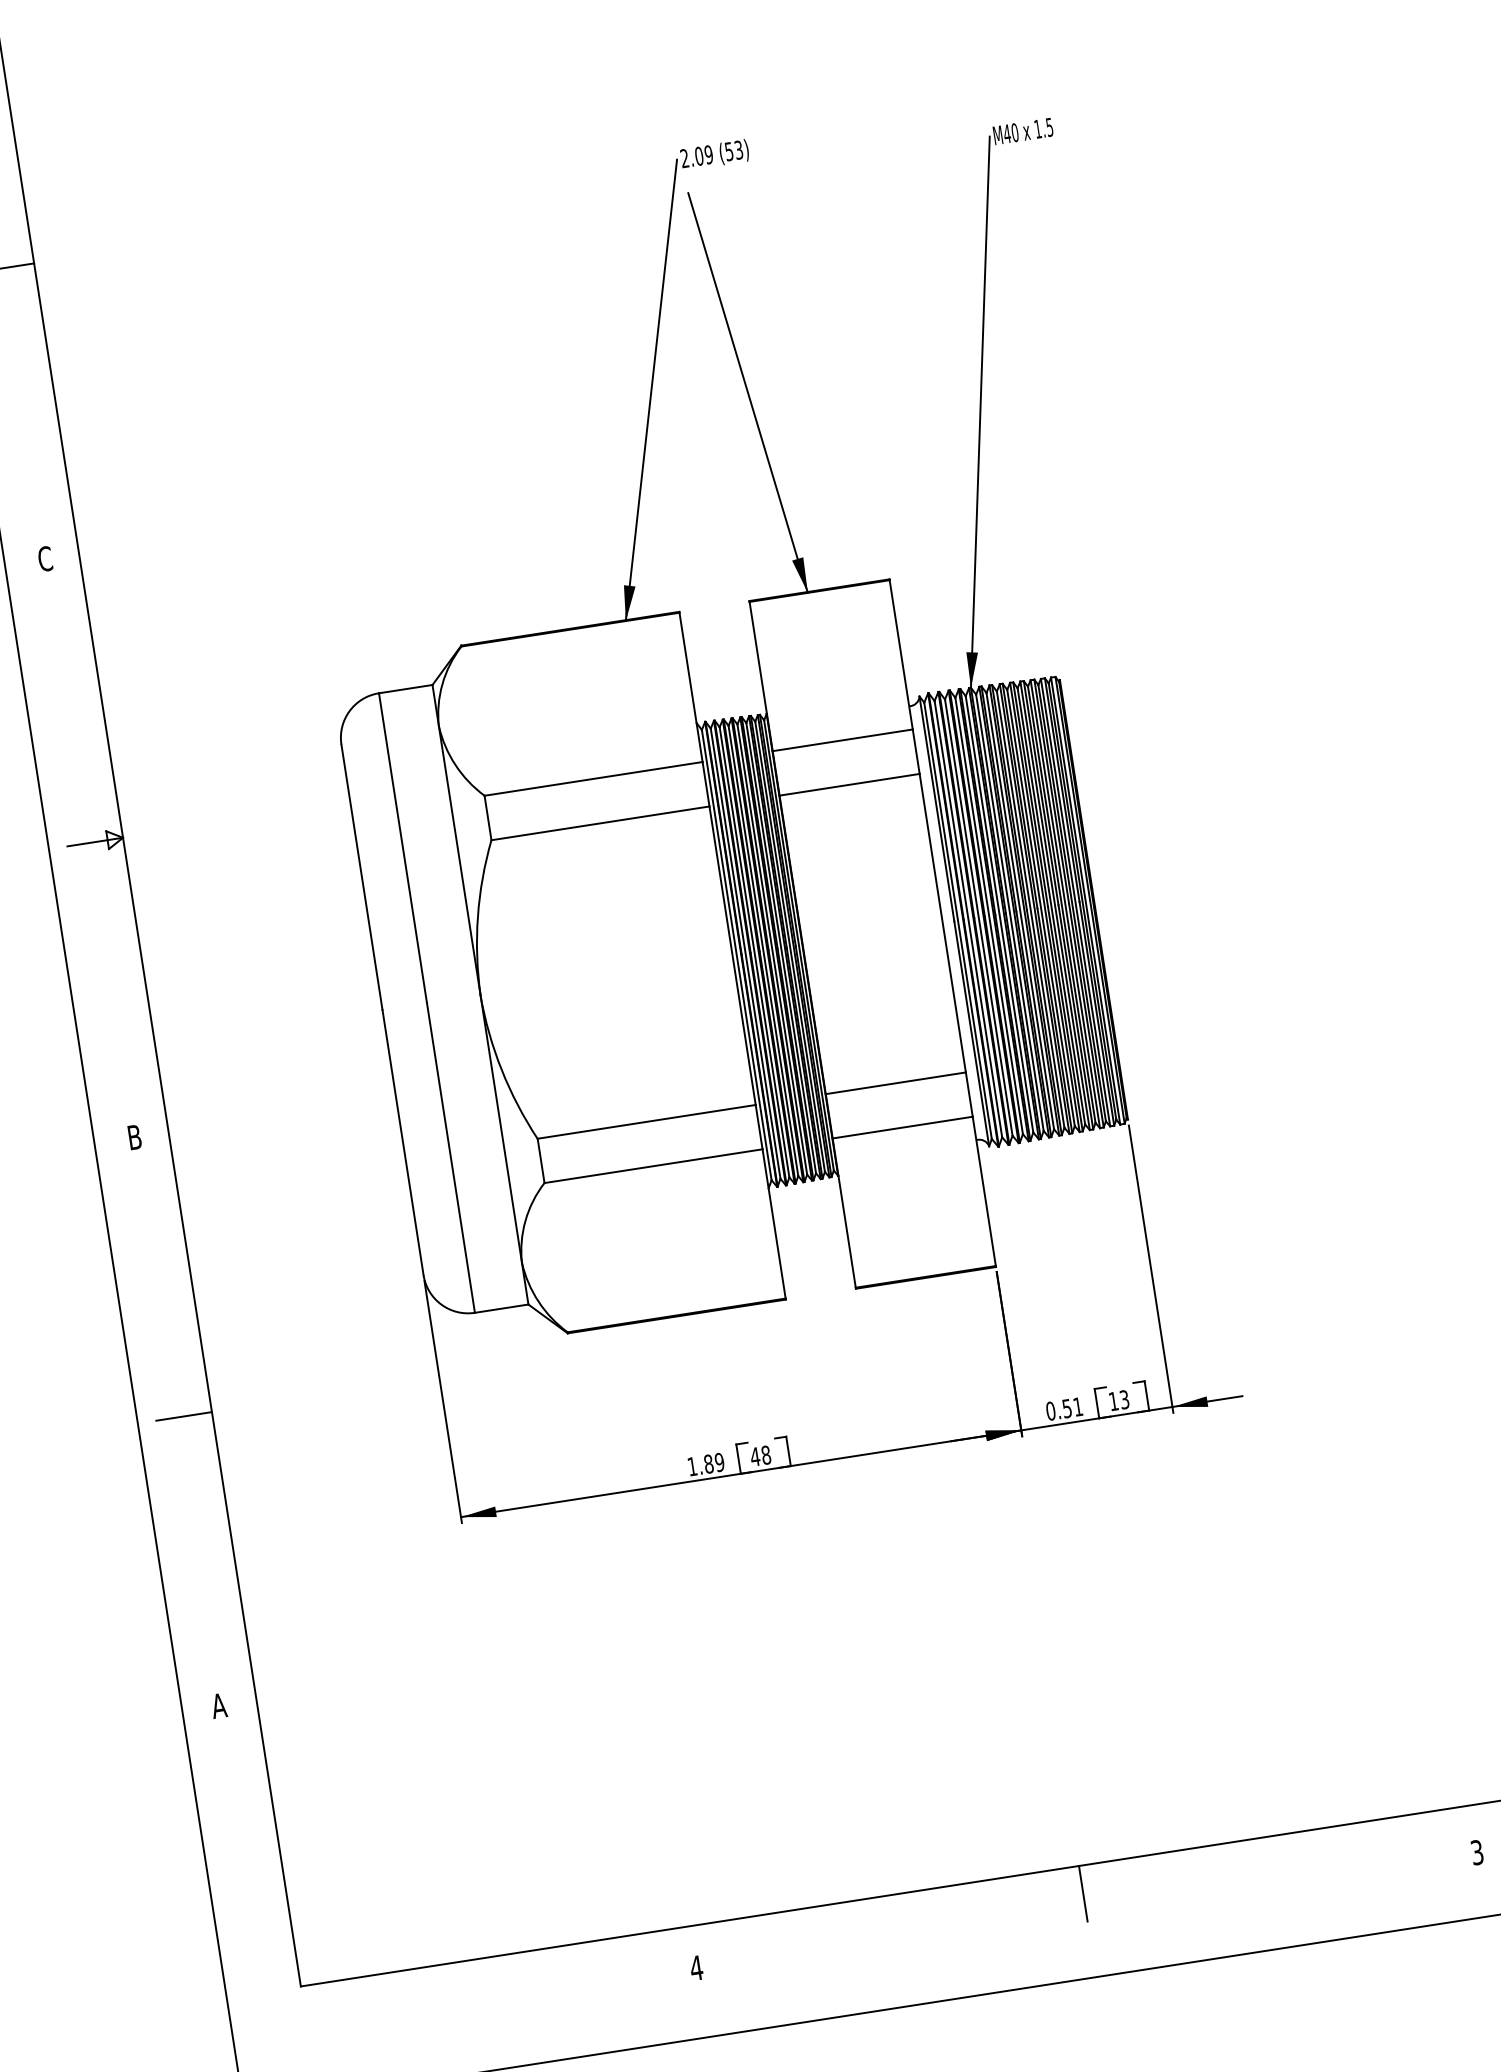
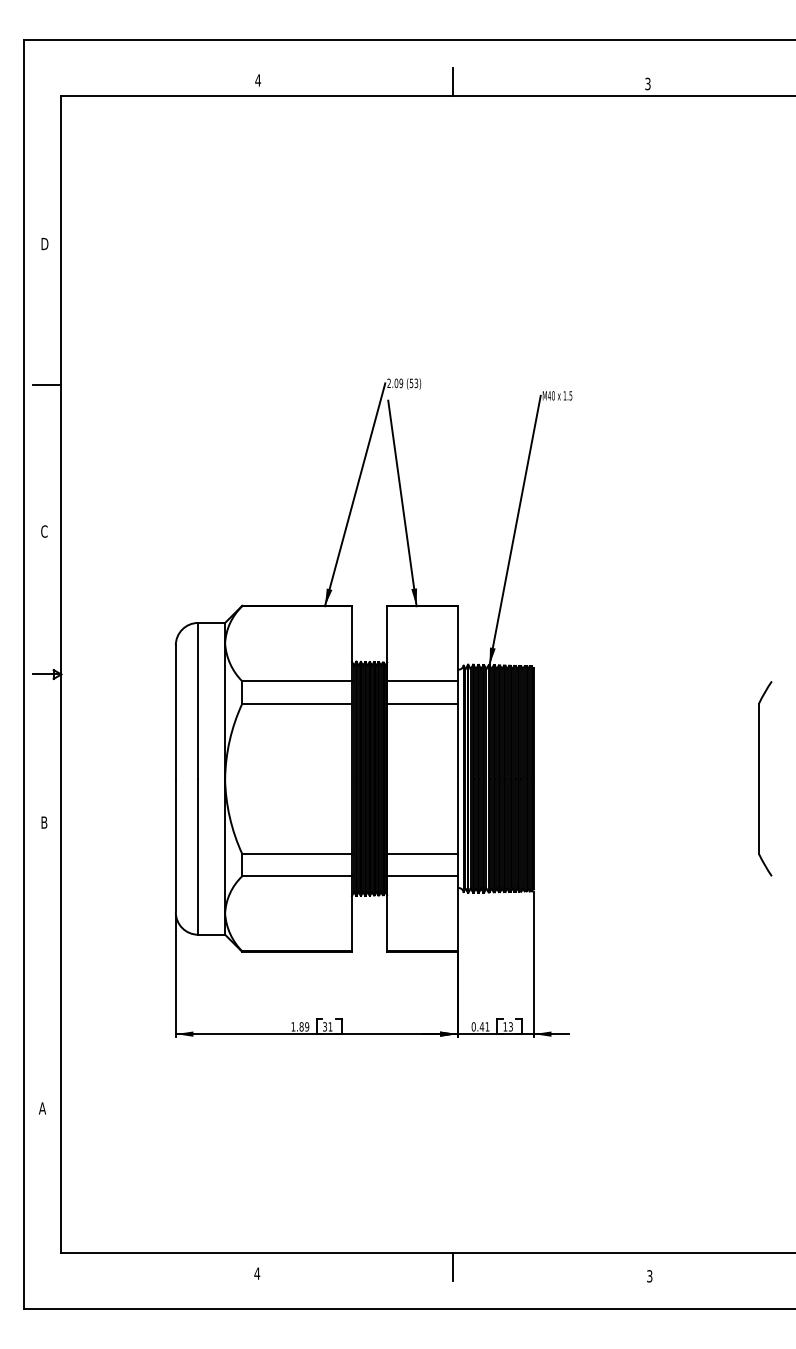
text: (1066, 1407) -> (481, 1026), 0.51 -> 0.41
line: (184, 1416) -> (47, 963), removed
text: (760, 1455) -> (327, 1026), 48 -> 31

